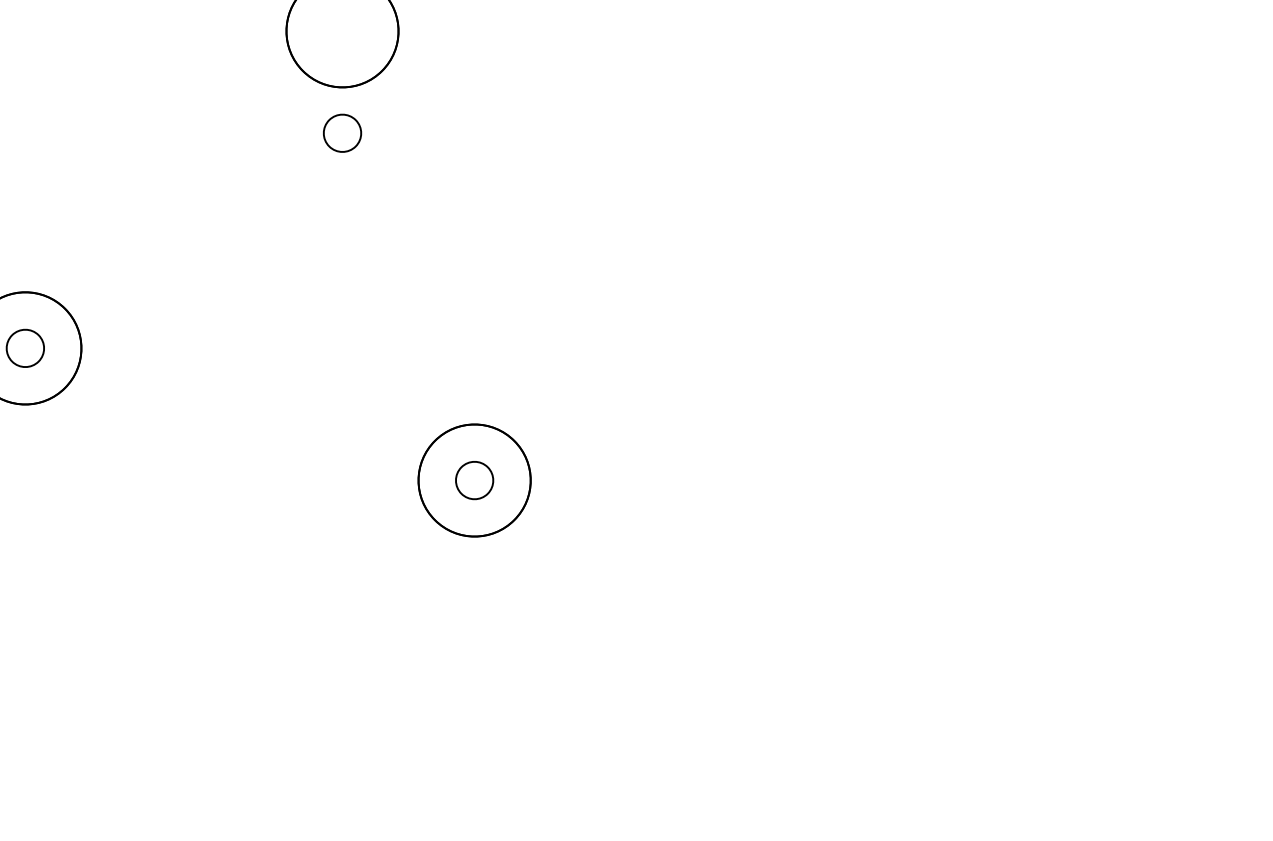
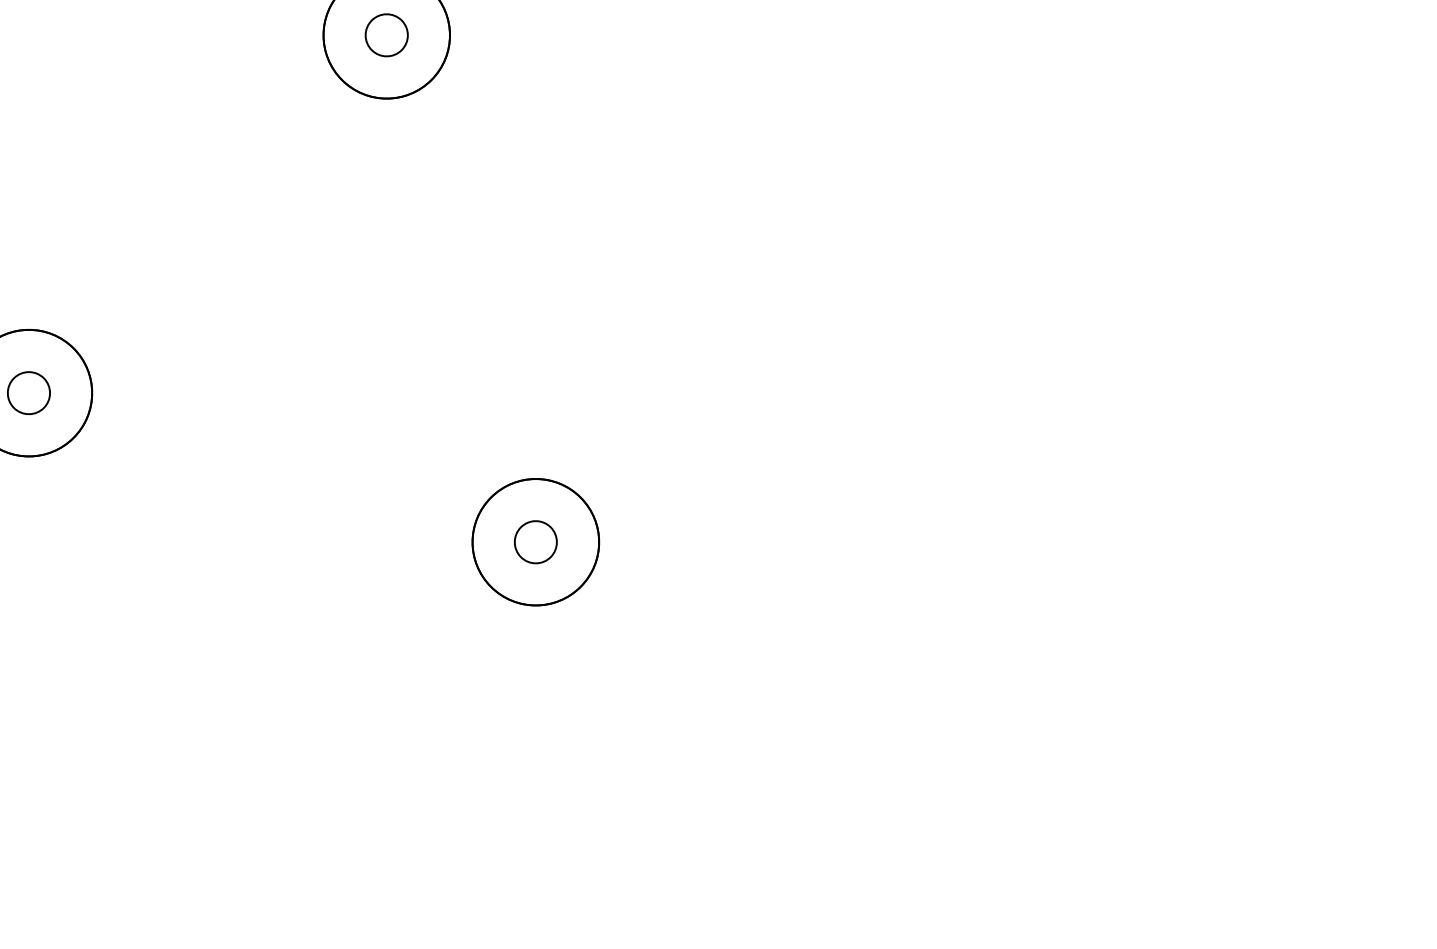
part: (342, 132) -> (386, 34), moved

